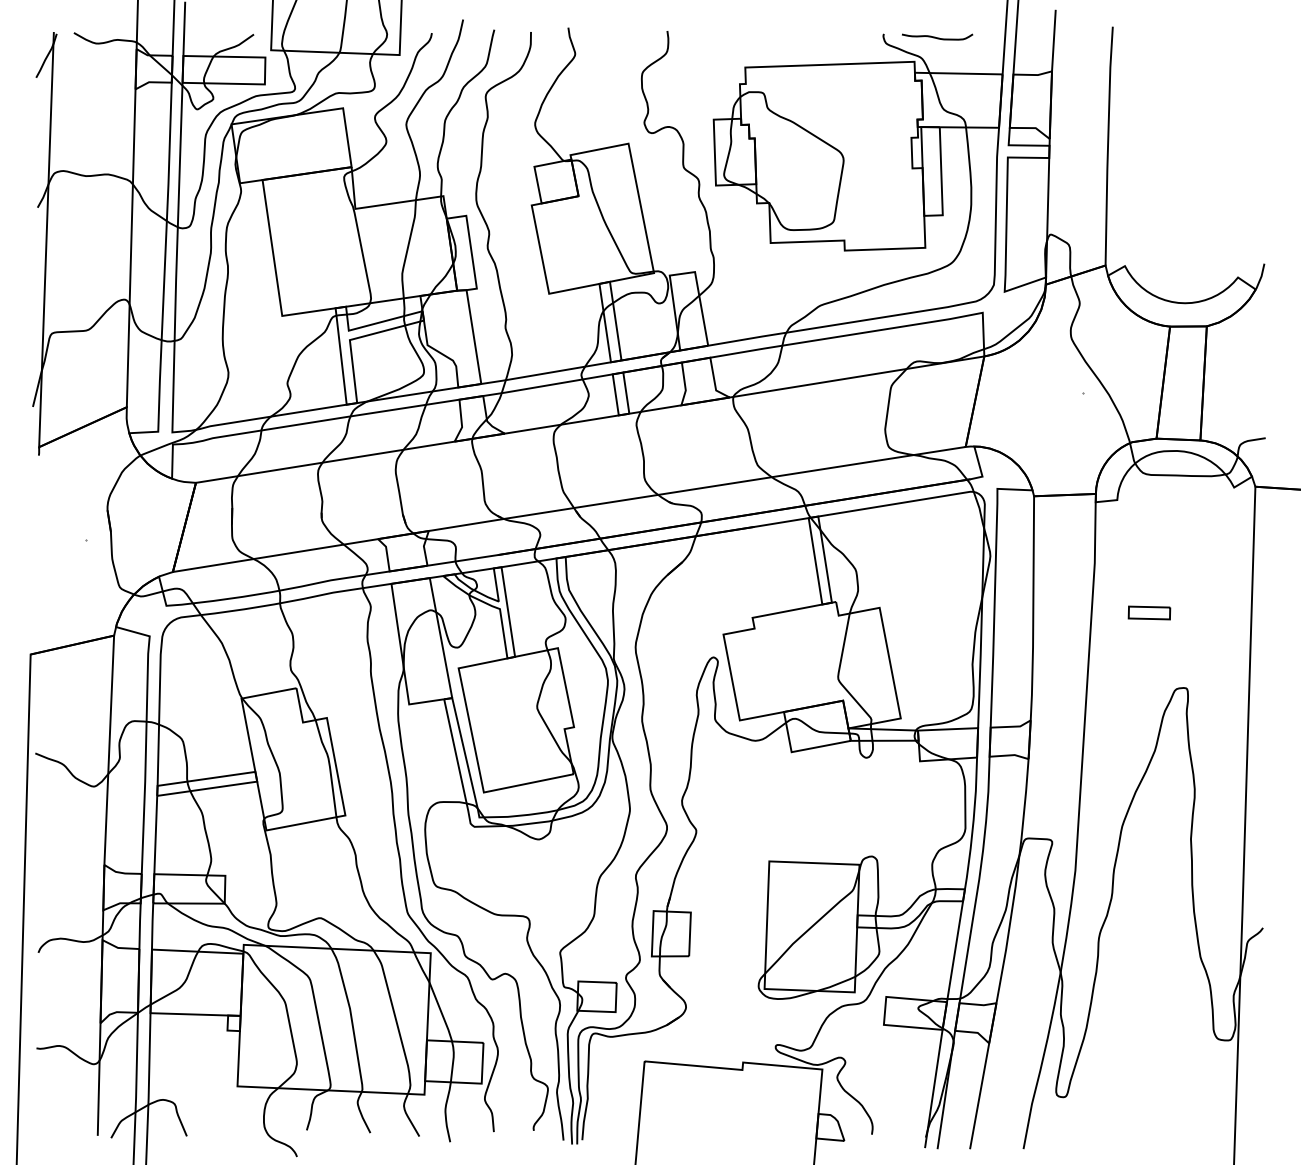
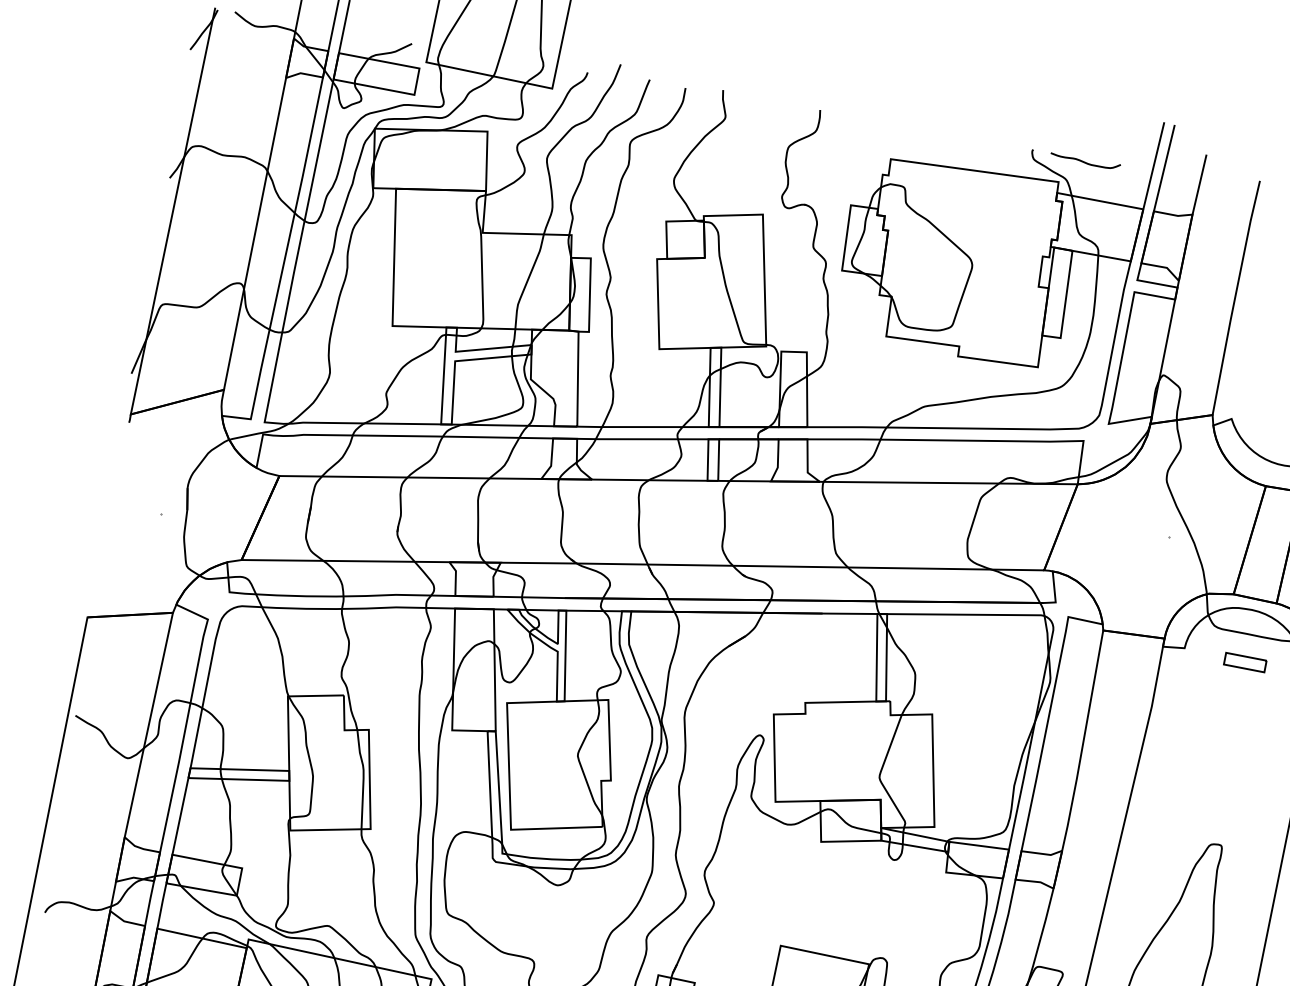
part: (1149, 612) -> (1245, 662), moved

